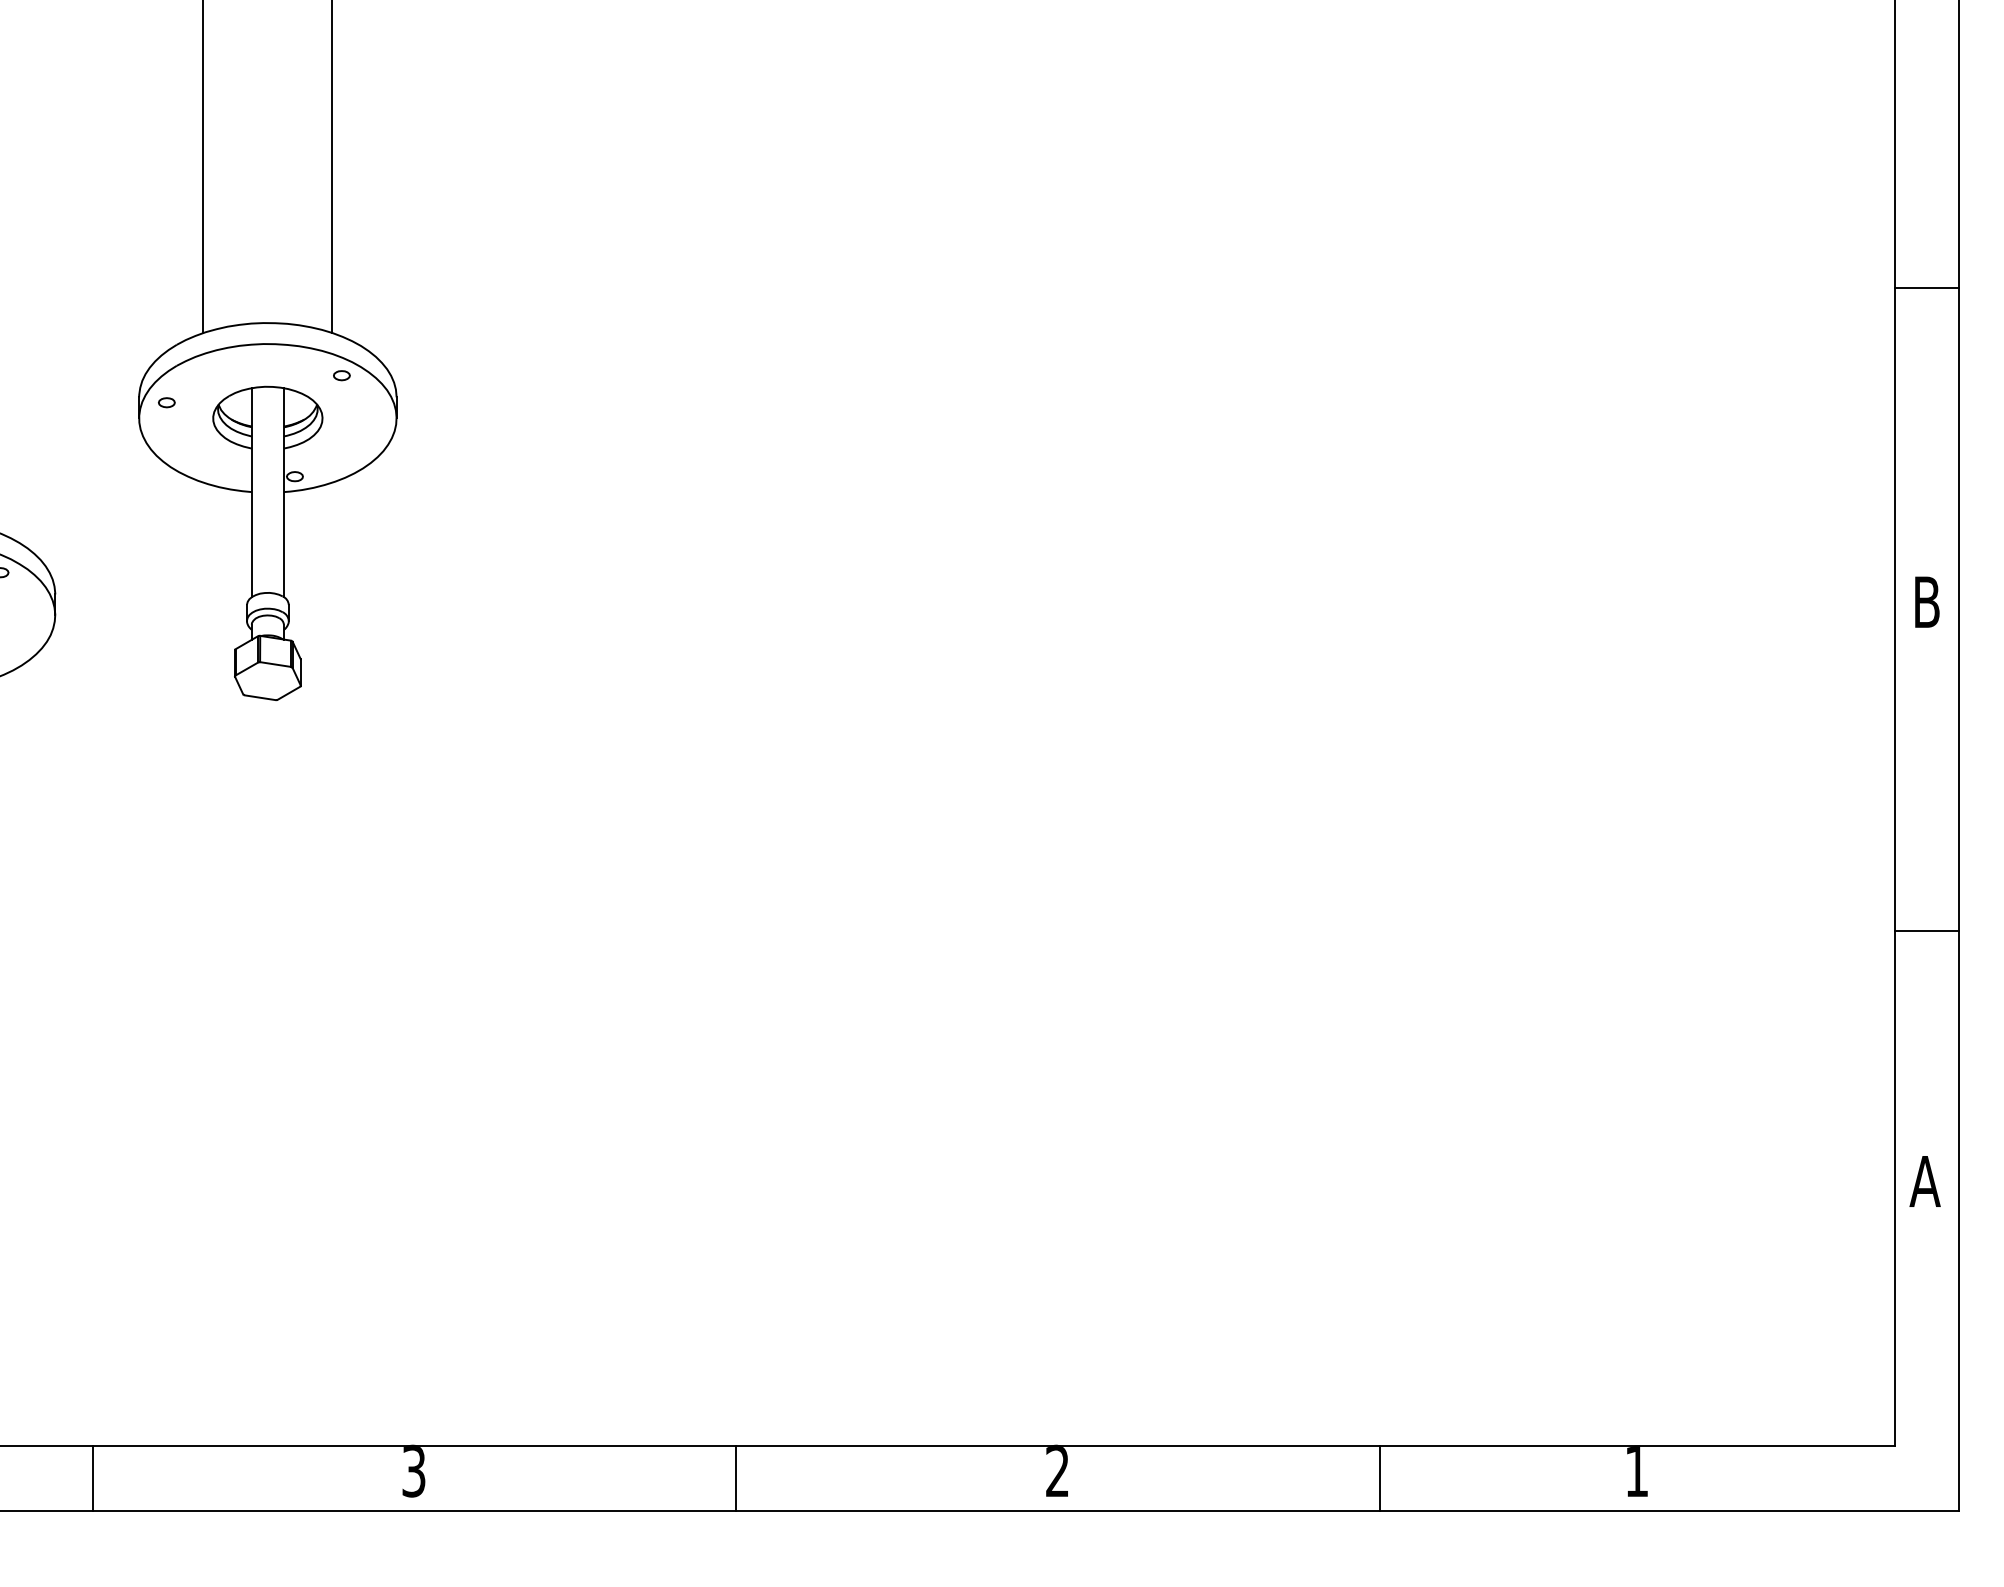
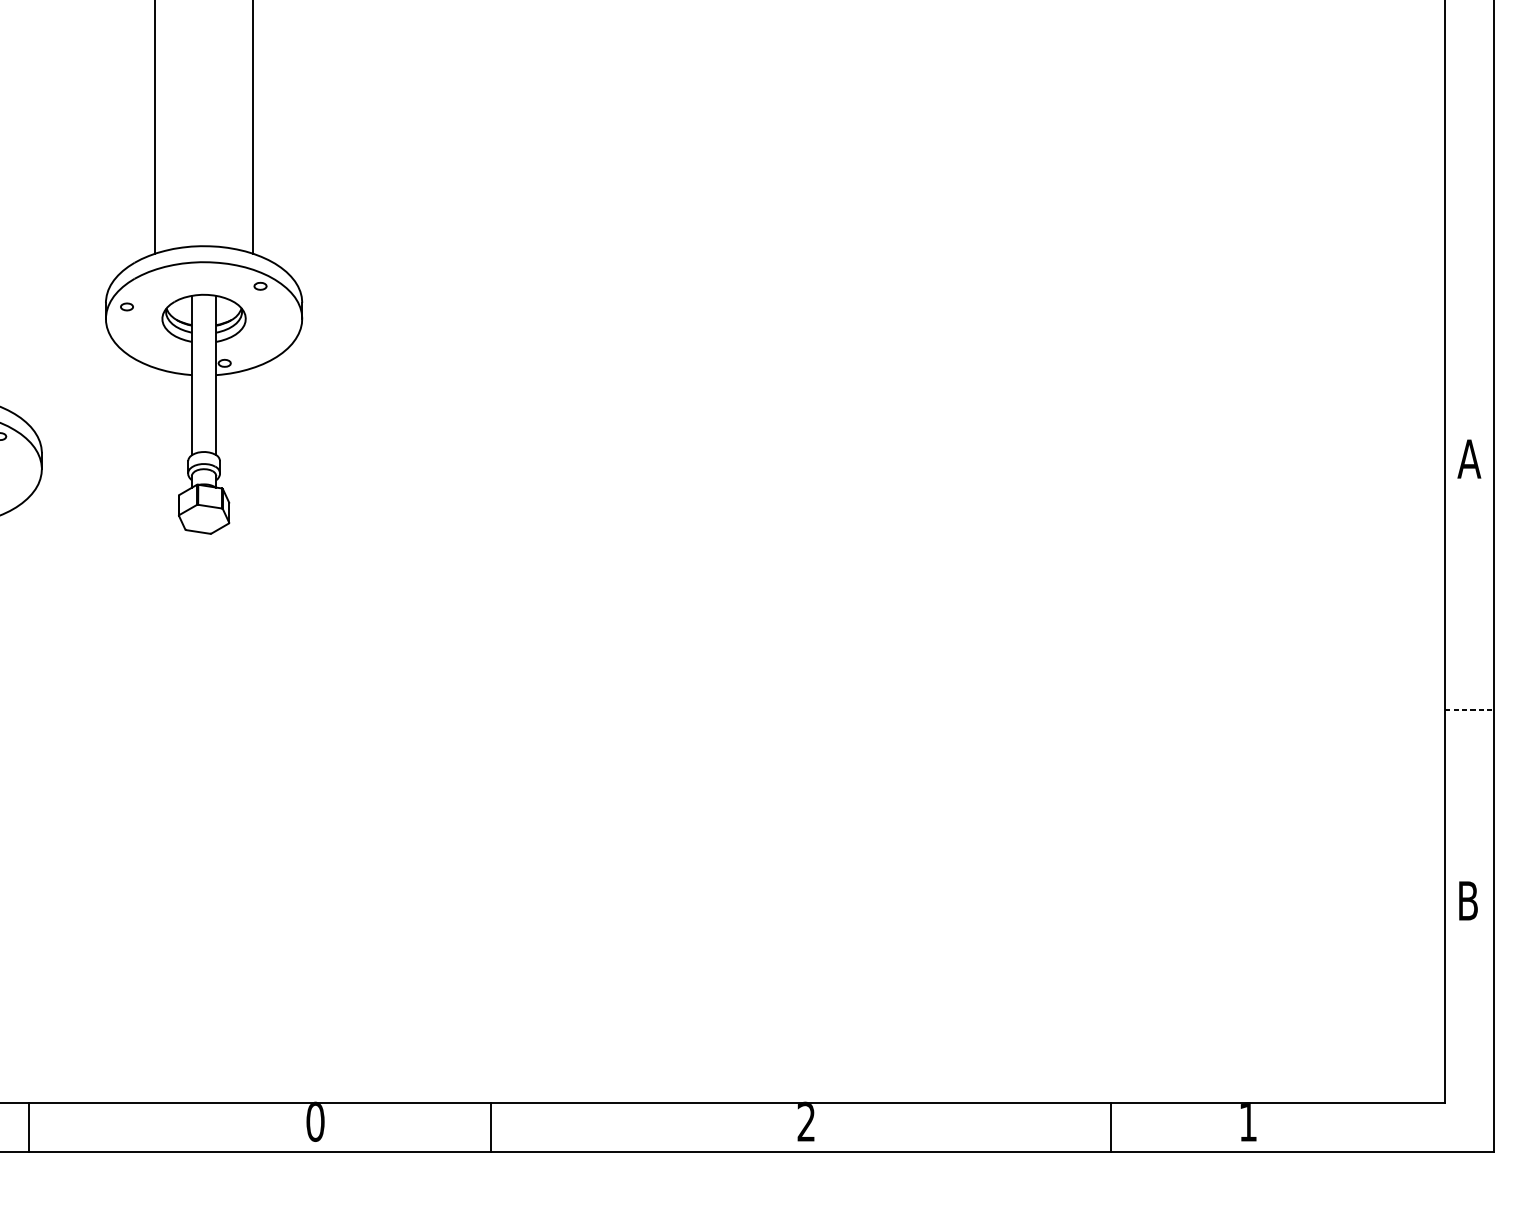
line: (1927, 287) -> (1469, 219), removed
text: (1926, 601) -> (1469, 458), B -> A
line: (1927, 931) -> (1469, 710), solid -> dashed
text: (1924, 1181) -> (1467, 900), A -> B
text: (413, 1470) -> (315, 1121), 3 -> 0
line: (92, 1478) -> (28, 1127), moved
line: (736, 1478) -> (491, 1127), moved
line: (1380, 1478) -> (1111, 1127), moved

